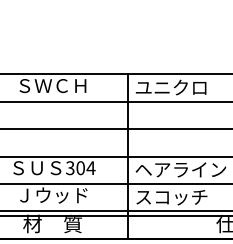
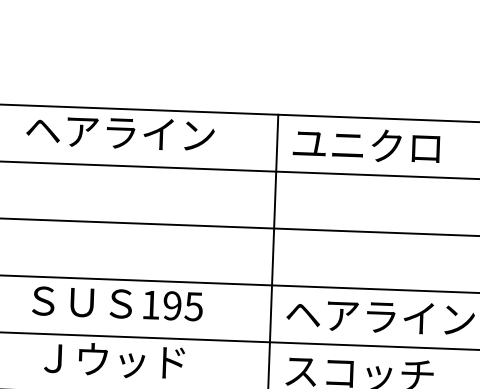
text: (52, 85) -> (120, 131), ＳＷＣＨ -> ヘアライン
text: (80, 168) -> (172, 306), 304 -> 195

